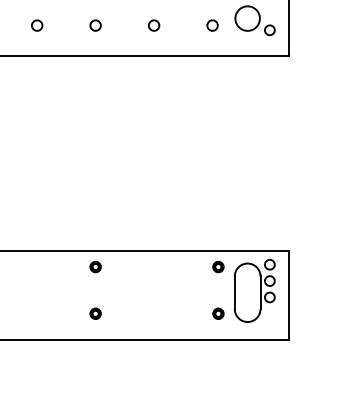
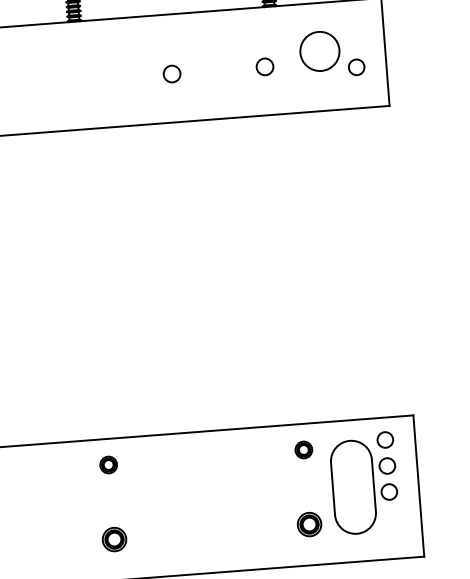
circle: (95, 25) -> (78, 81), removed
part: (95, 313) -> (114, 538), size x1.4
part: (218, 313) -> (309, 523), size x1.4

